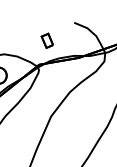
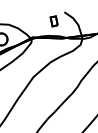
part: (46, 41) -> (53, 21), moved

